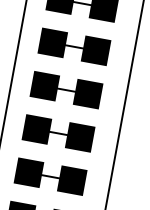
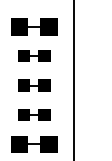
part: (74, 45) -> (34, 55), size x0.7
part: (66, 90) -> (34, 85), size x0.7
part: (58, 132) -> (34, 114), size x0.7

